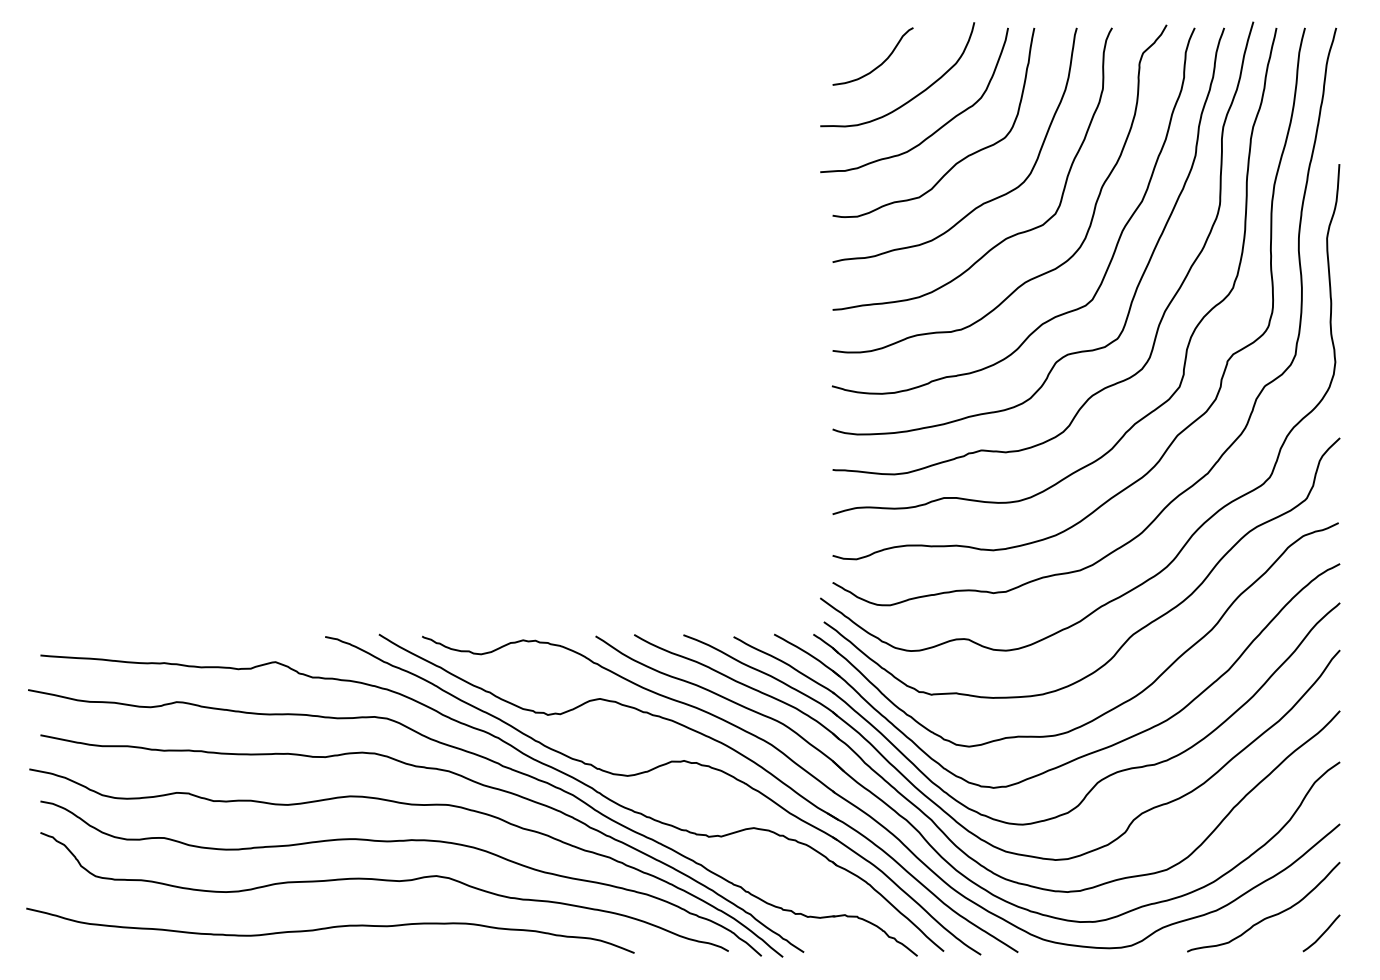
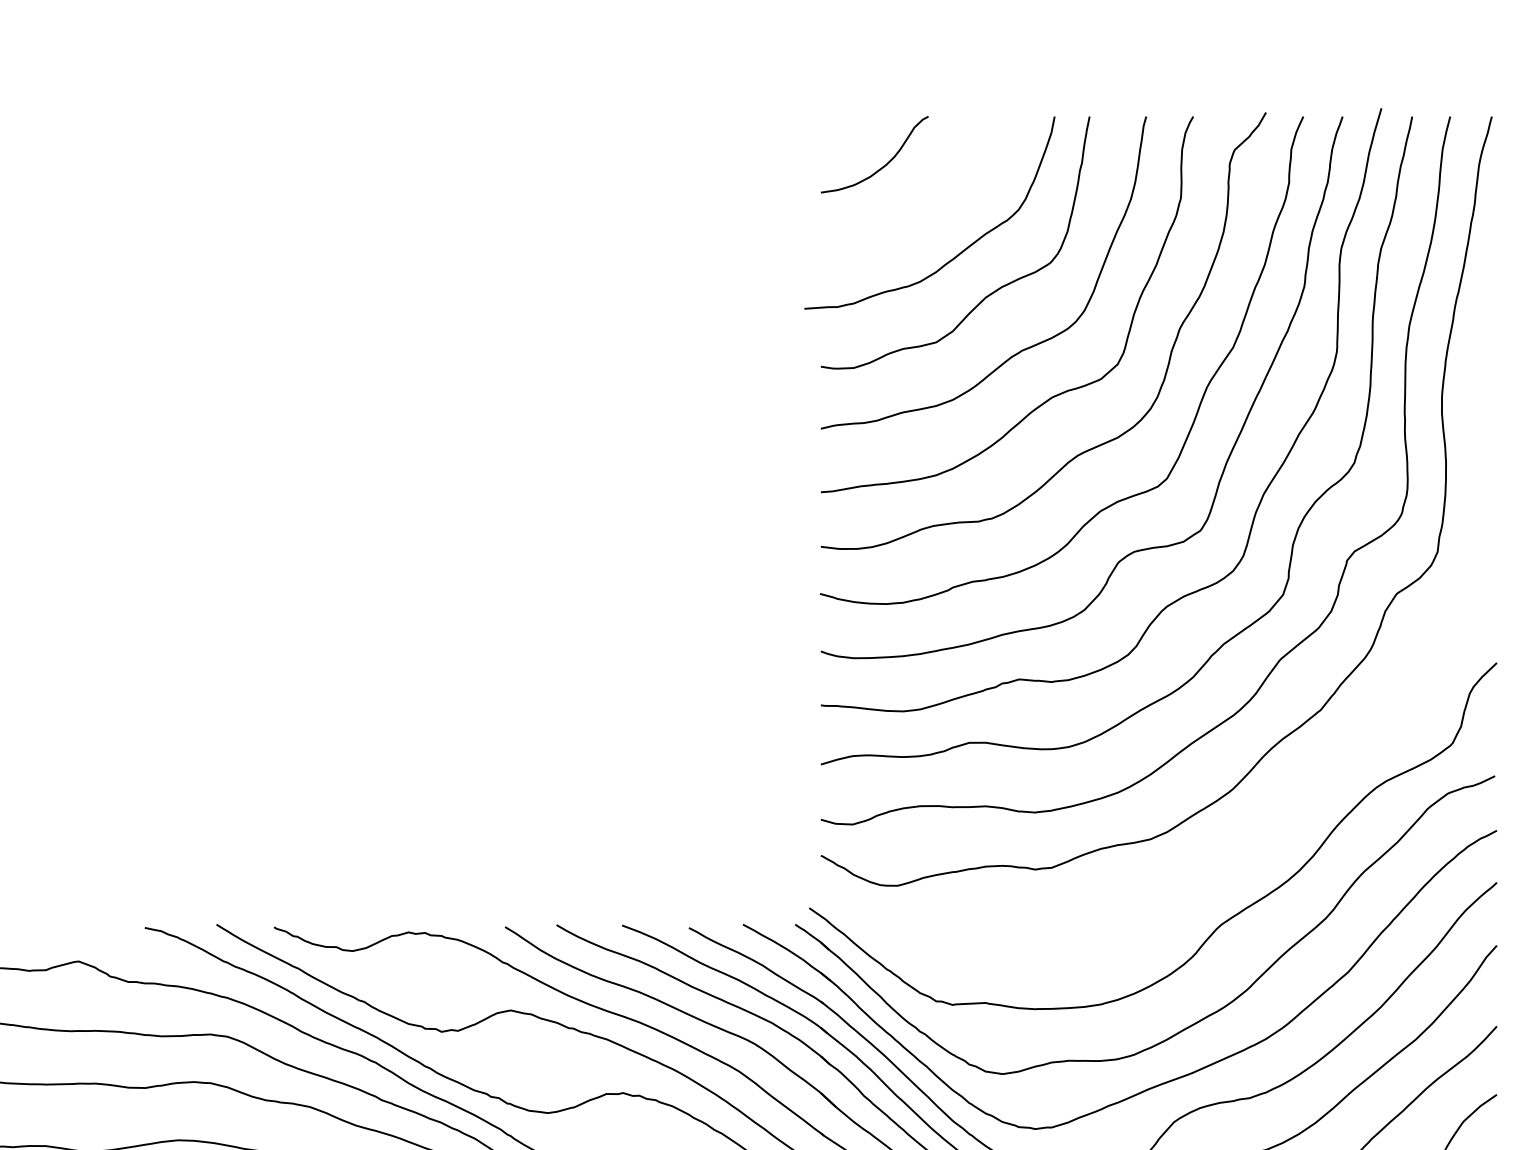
curve: (912, 97) -> (927, 209), removed
curve: (1199, 526) -> (1309, 780), removed

